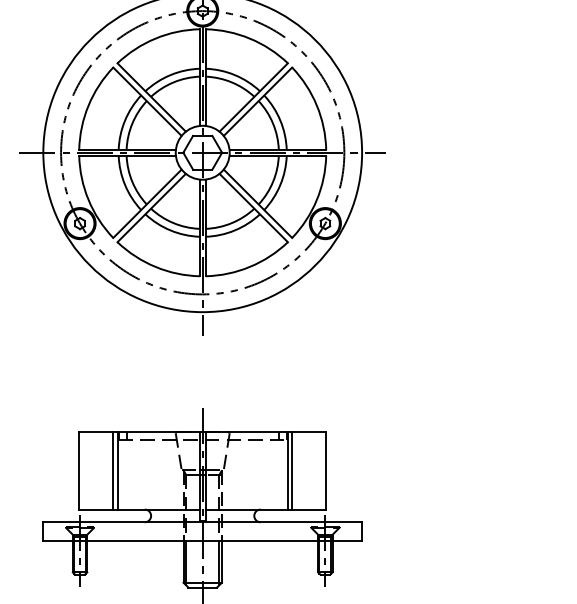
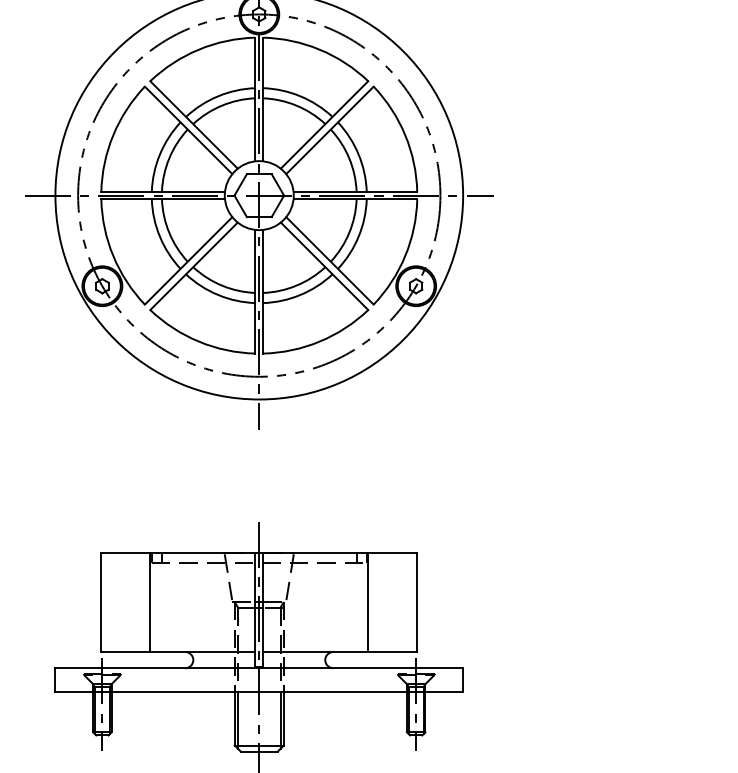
line: (113, 470) -> (145, 602), removed
line: (292, 470) -> (374, 602), removed

